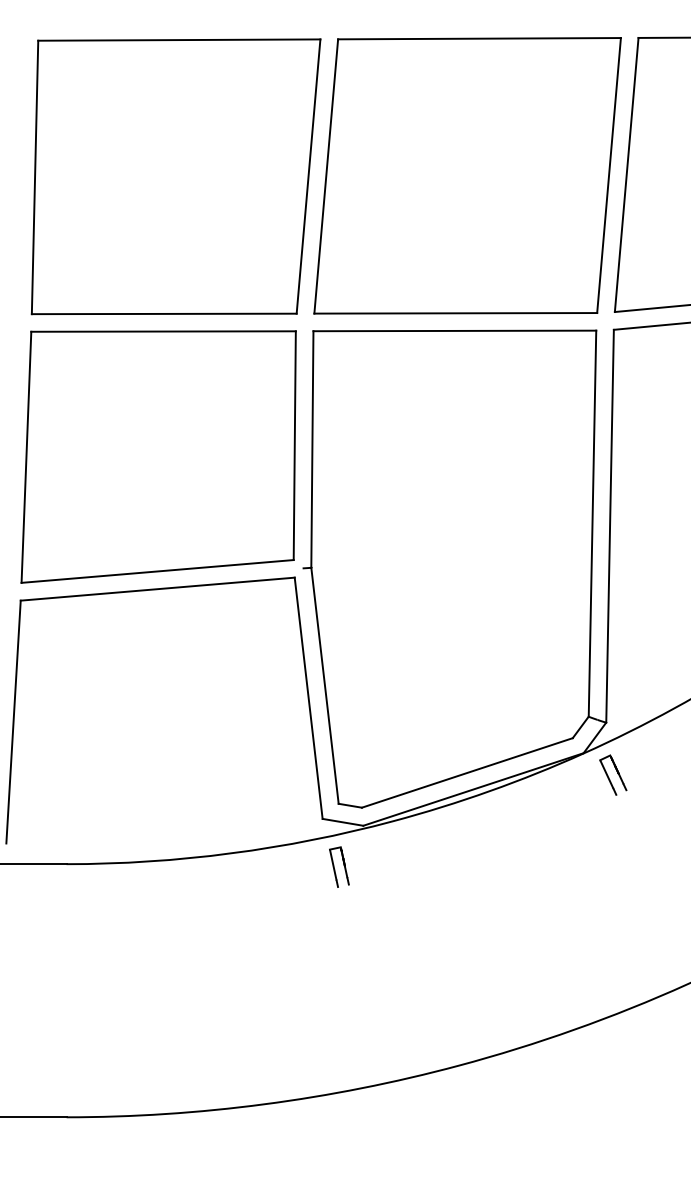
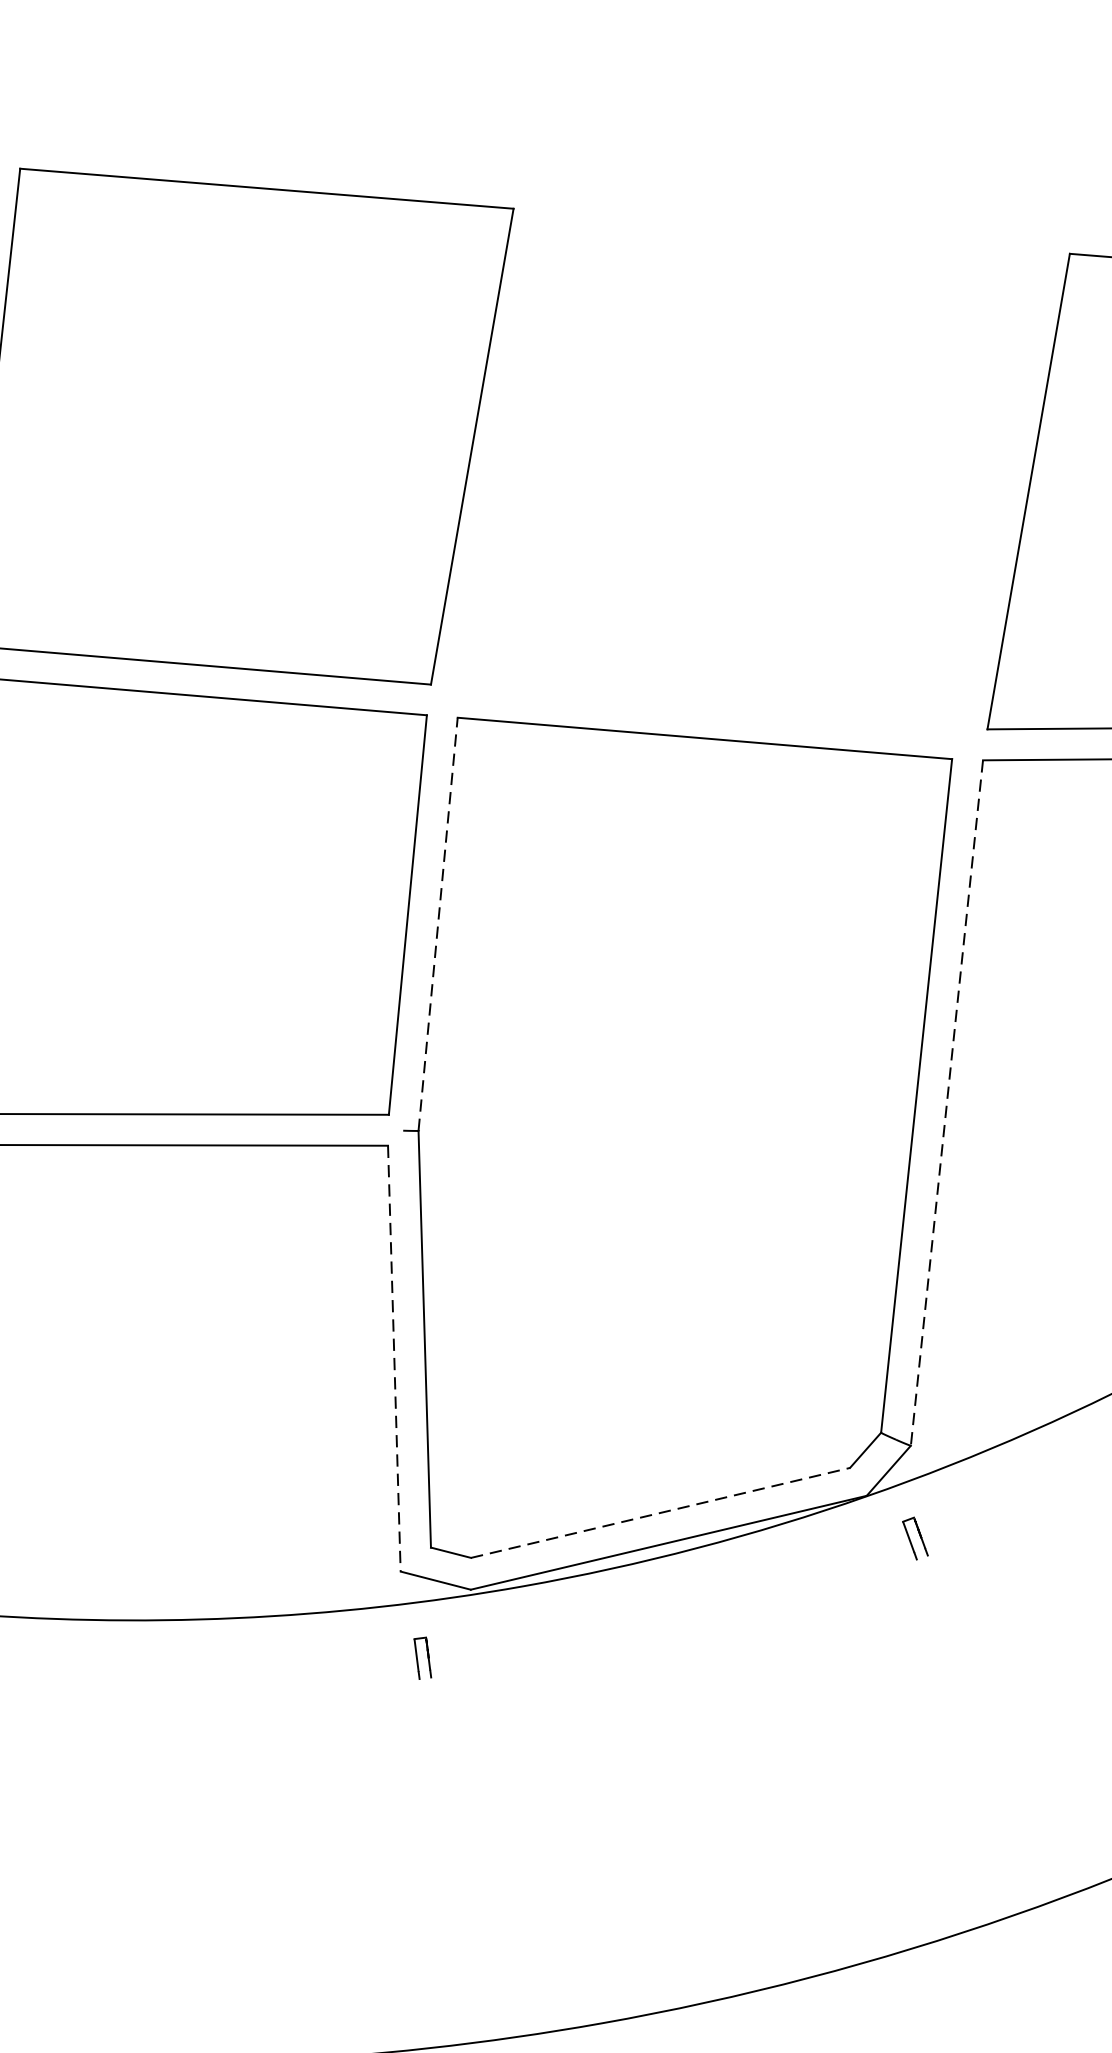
part: (467, 175) -> (750, 468), removed
line: (312, 448) -> (438, 922), solid -> dashed
line: (610, 526) -> (947, 1103), solid -> dashed
line: (308, 698) -> (394, 1359), solid -> dashed
line: (467, 772) -> (660, 1512), solid -> dashed
part: (613, 774) -> (915, 1537), size x0.6
part: (339, 866) -> (423, 1657), size x0.6

